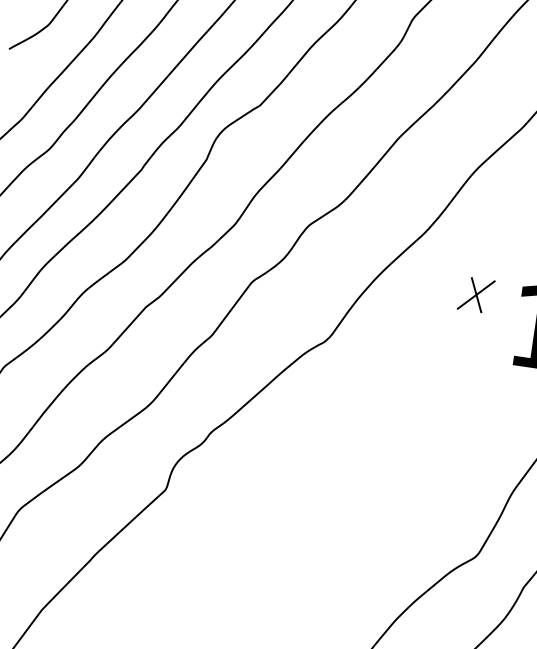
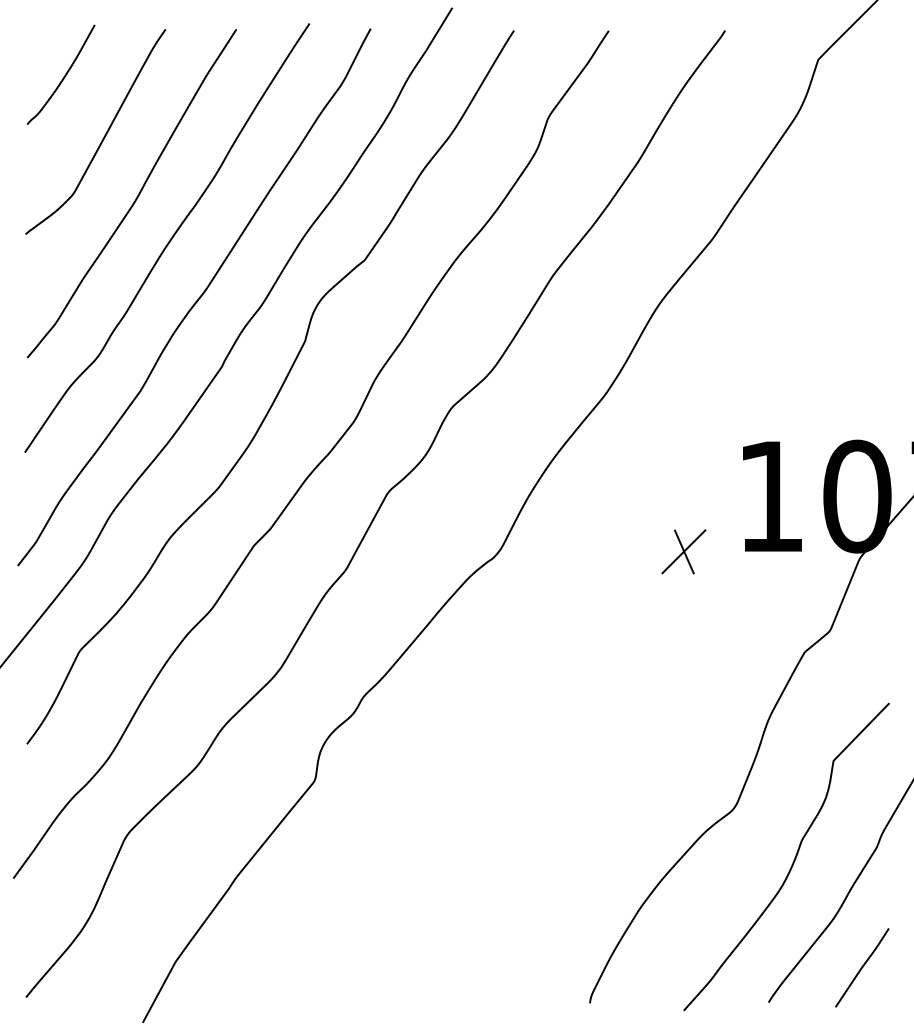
part: (475, 294) -> (683, 551), moved

